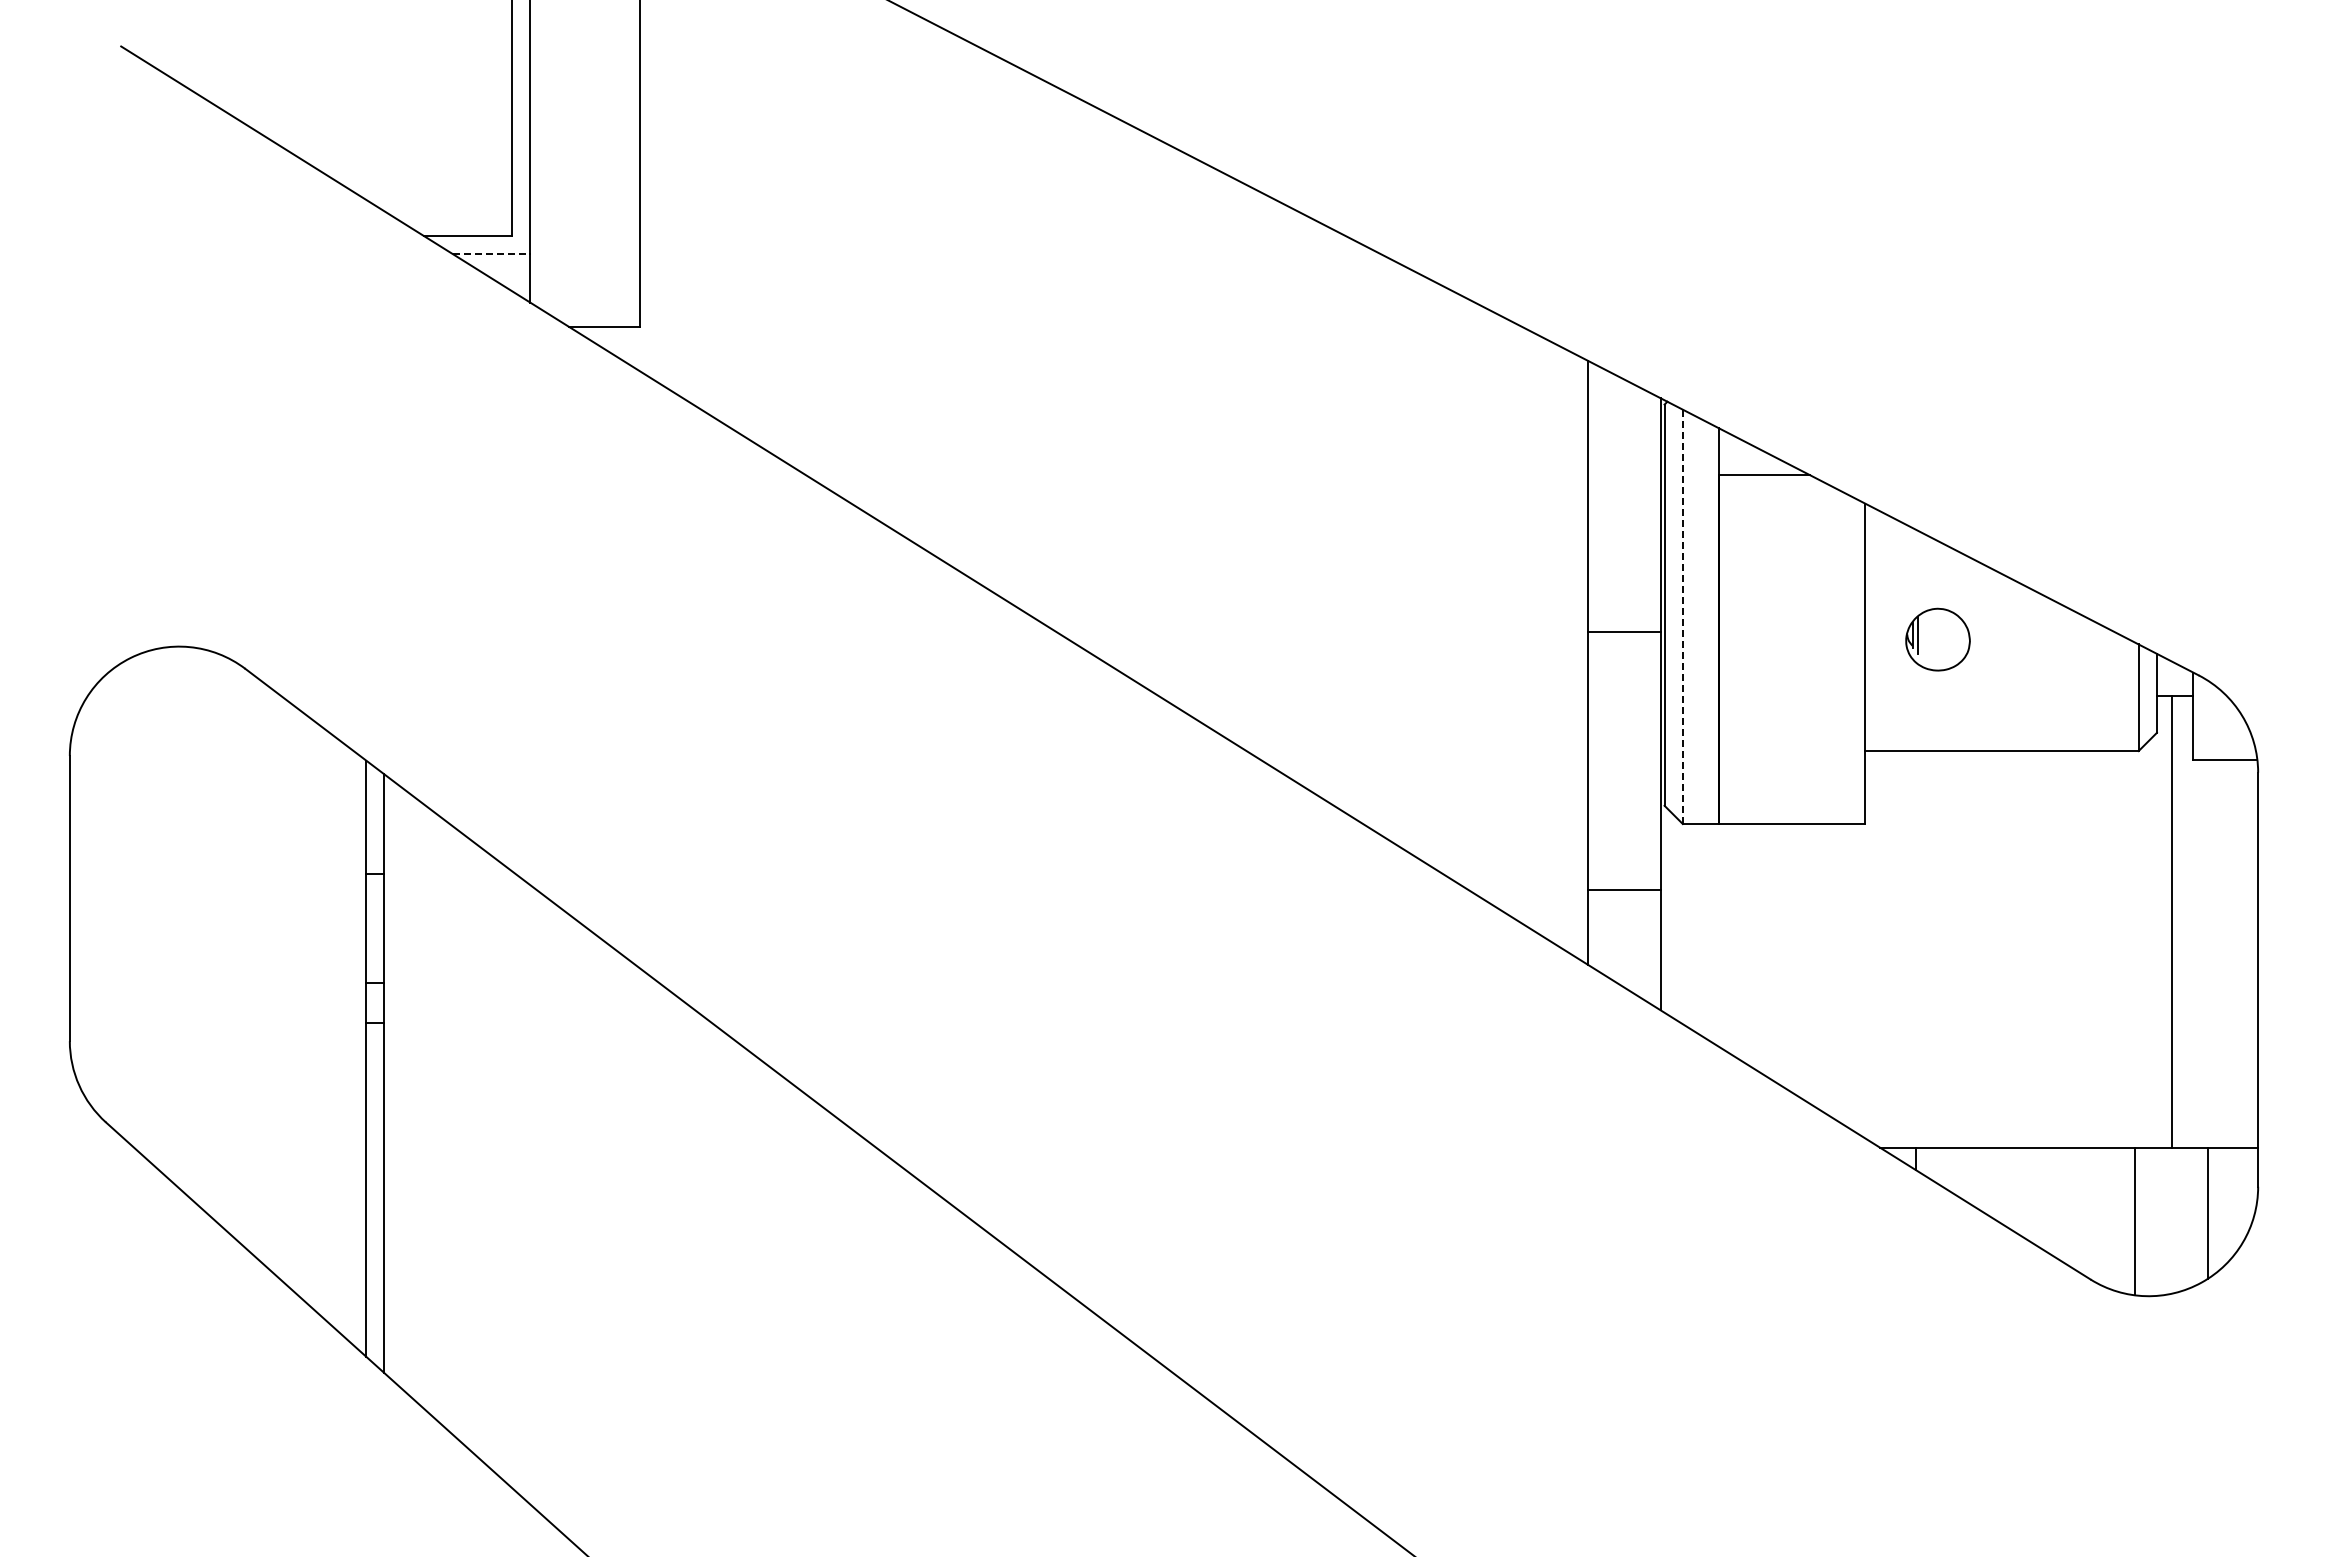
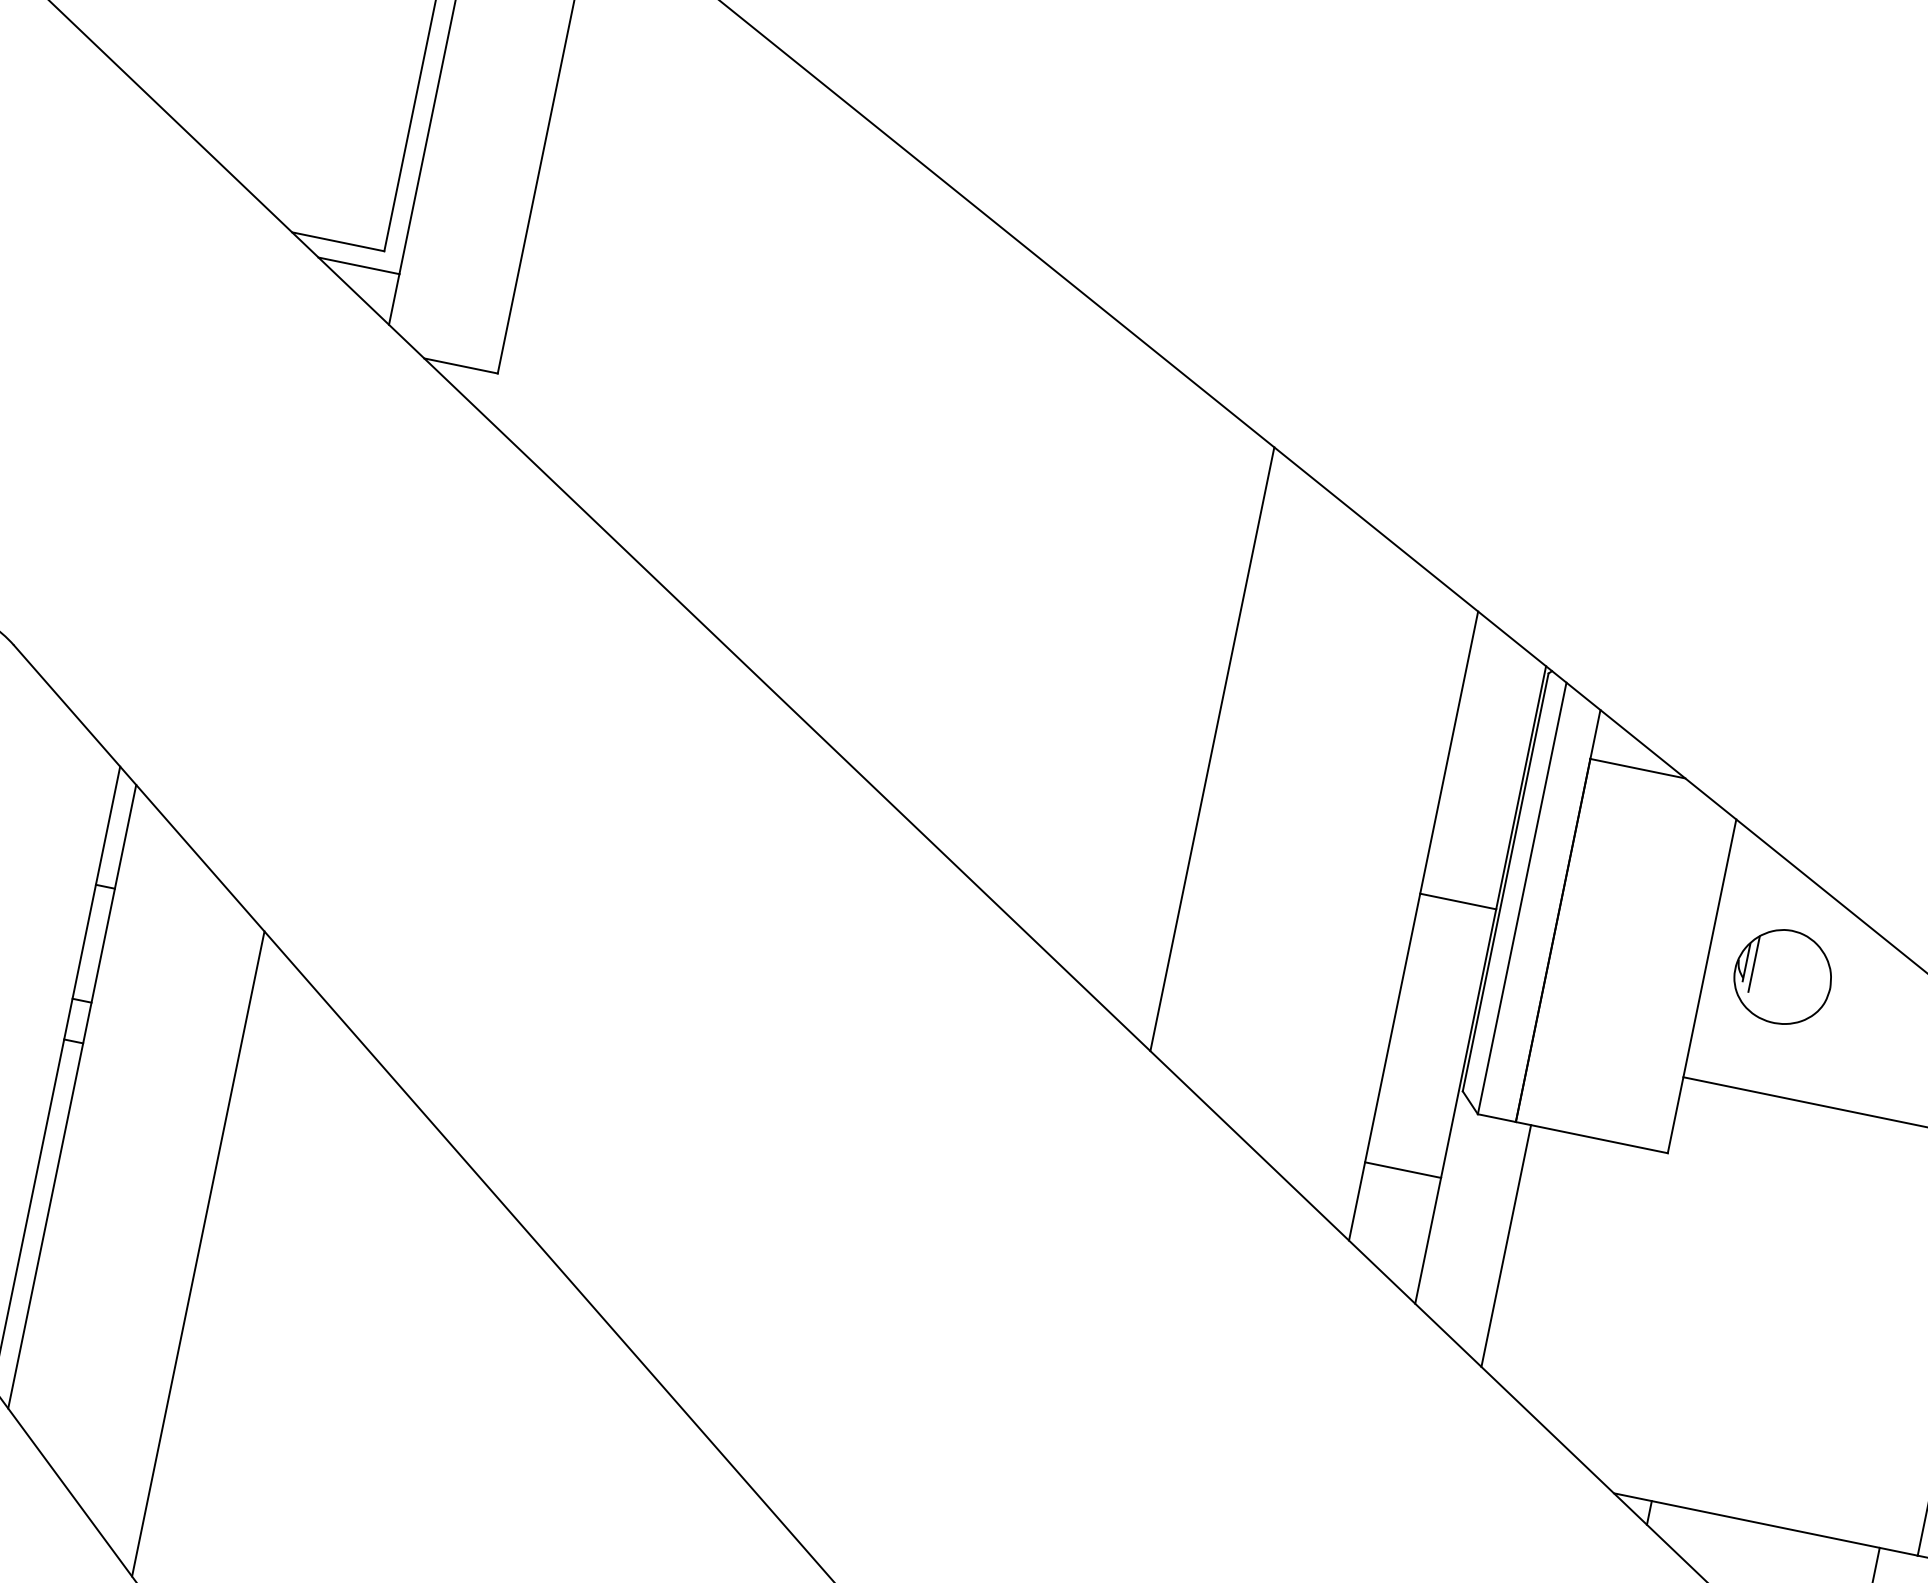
line: (491, 253) -> (359, 265), dashed -> solid
line: (1369, 537) -> (1212, 748), added
line: (1682, 617) -> (1521, 899), dashed -> solid
part: (1937, 639) -> (1782, 976), size x1.43
line: (1733, 940) -> (1505, 1246), added
line: (530, 1194) -> (198, 1253), added

